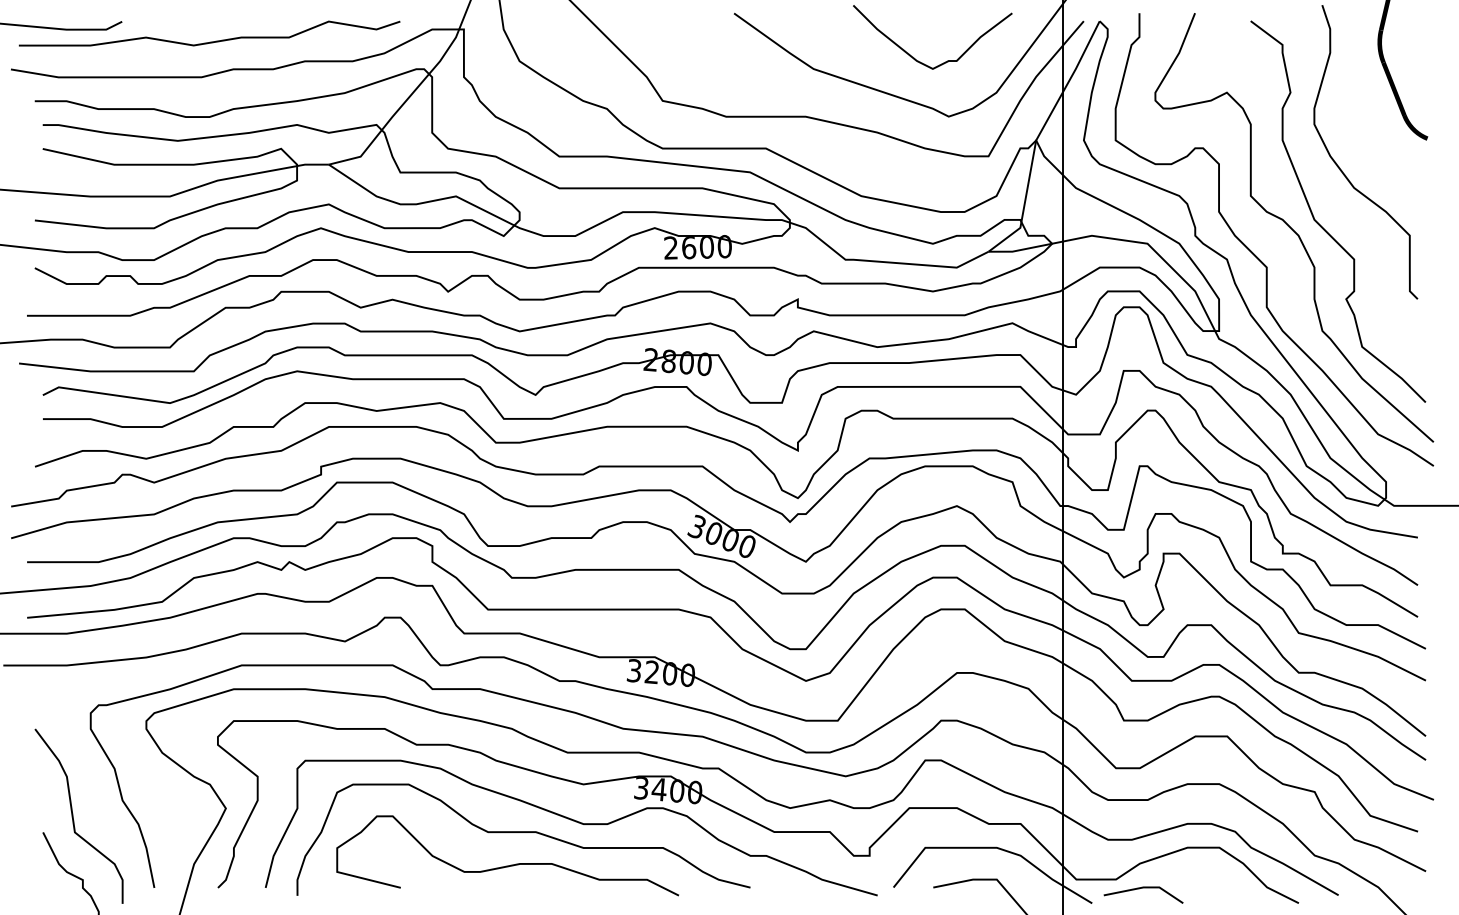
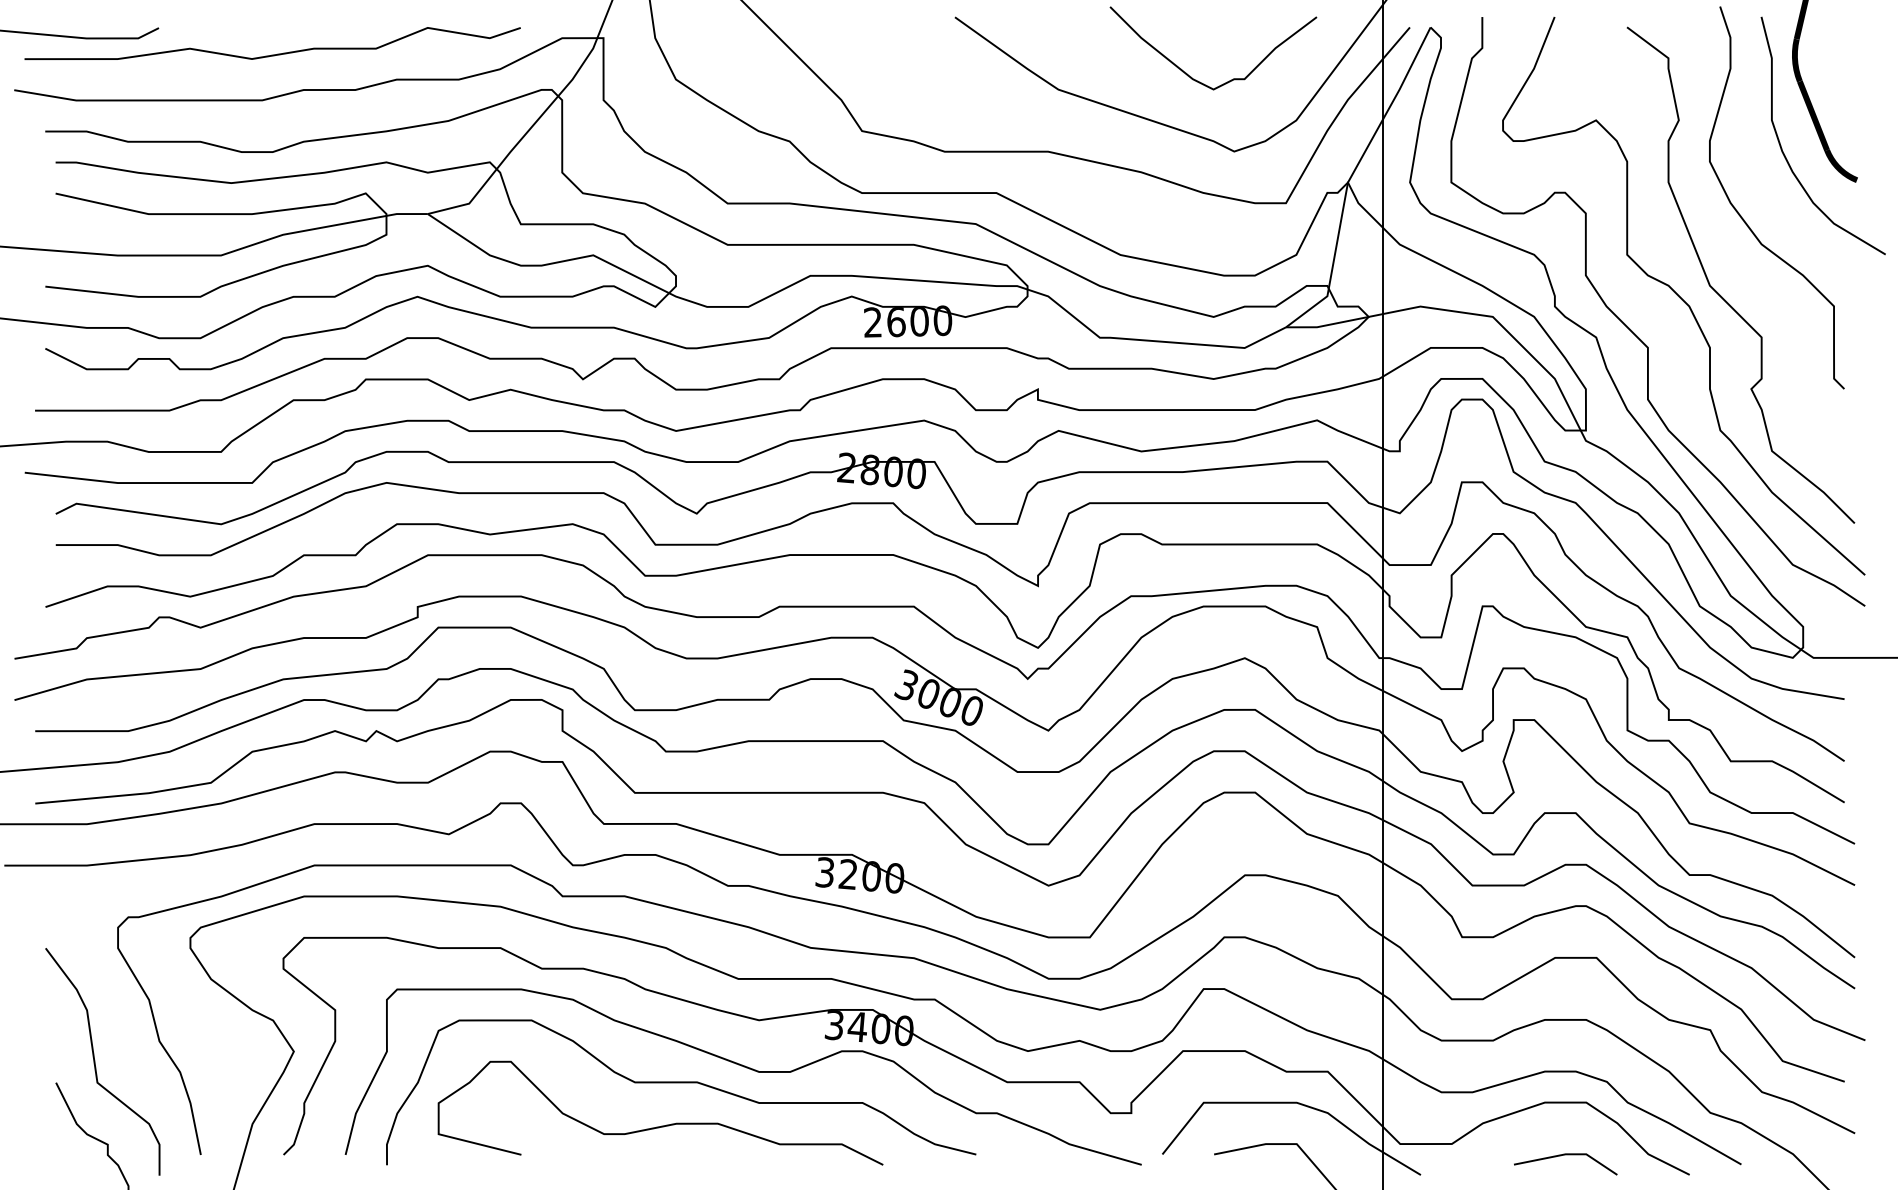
curve: (1372, 118) -> (1785, 153), added
line: (1143, 888) -> (1565, 1155), moved

